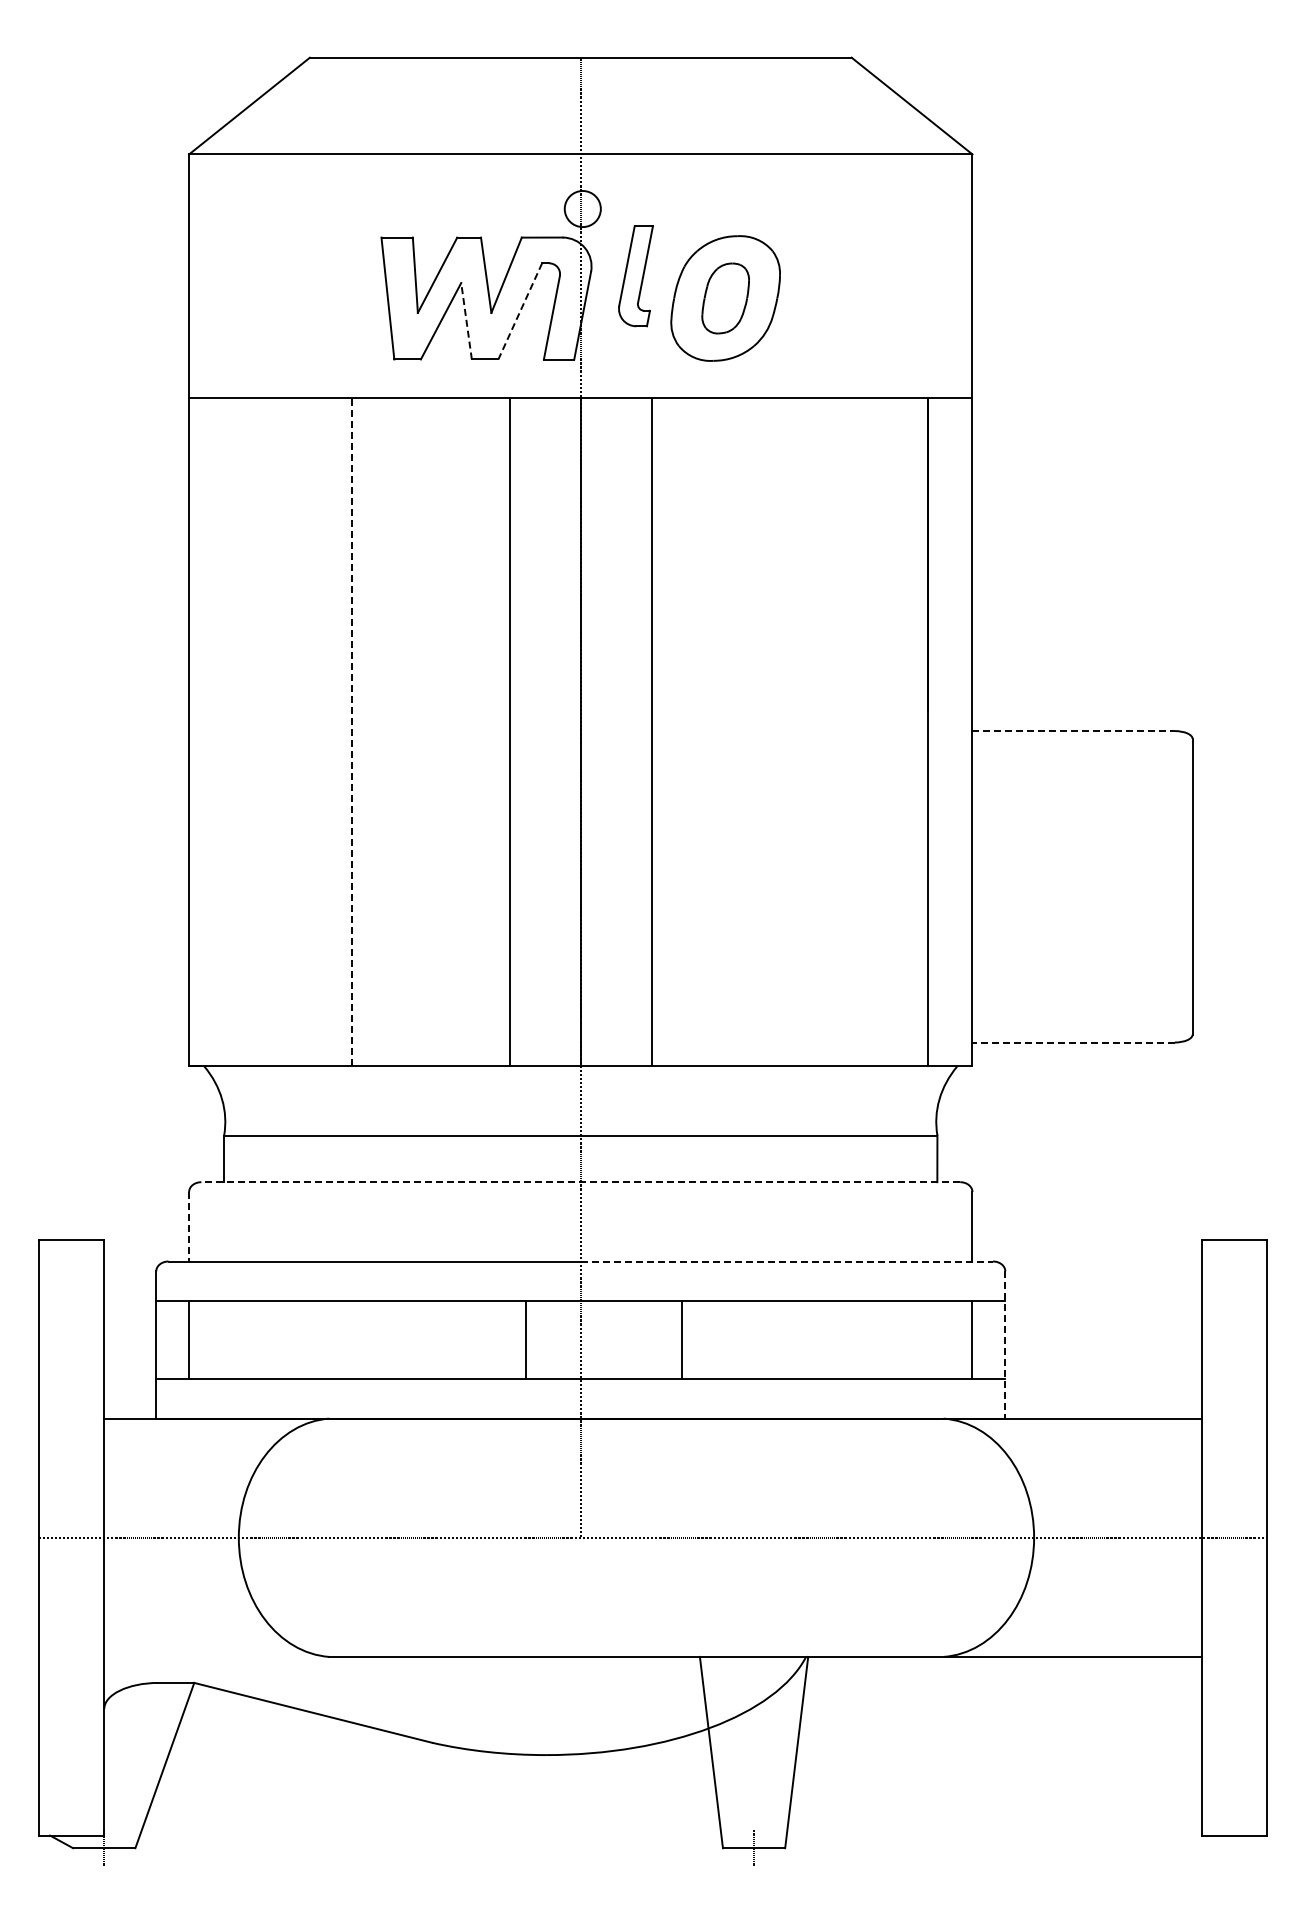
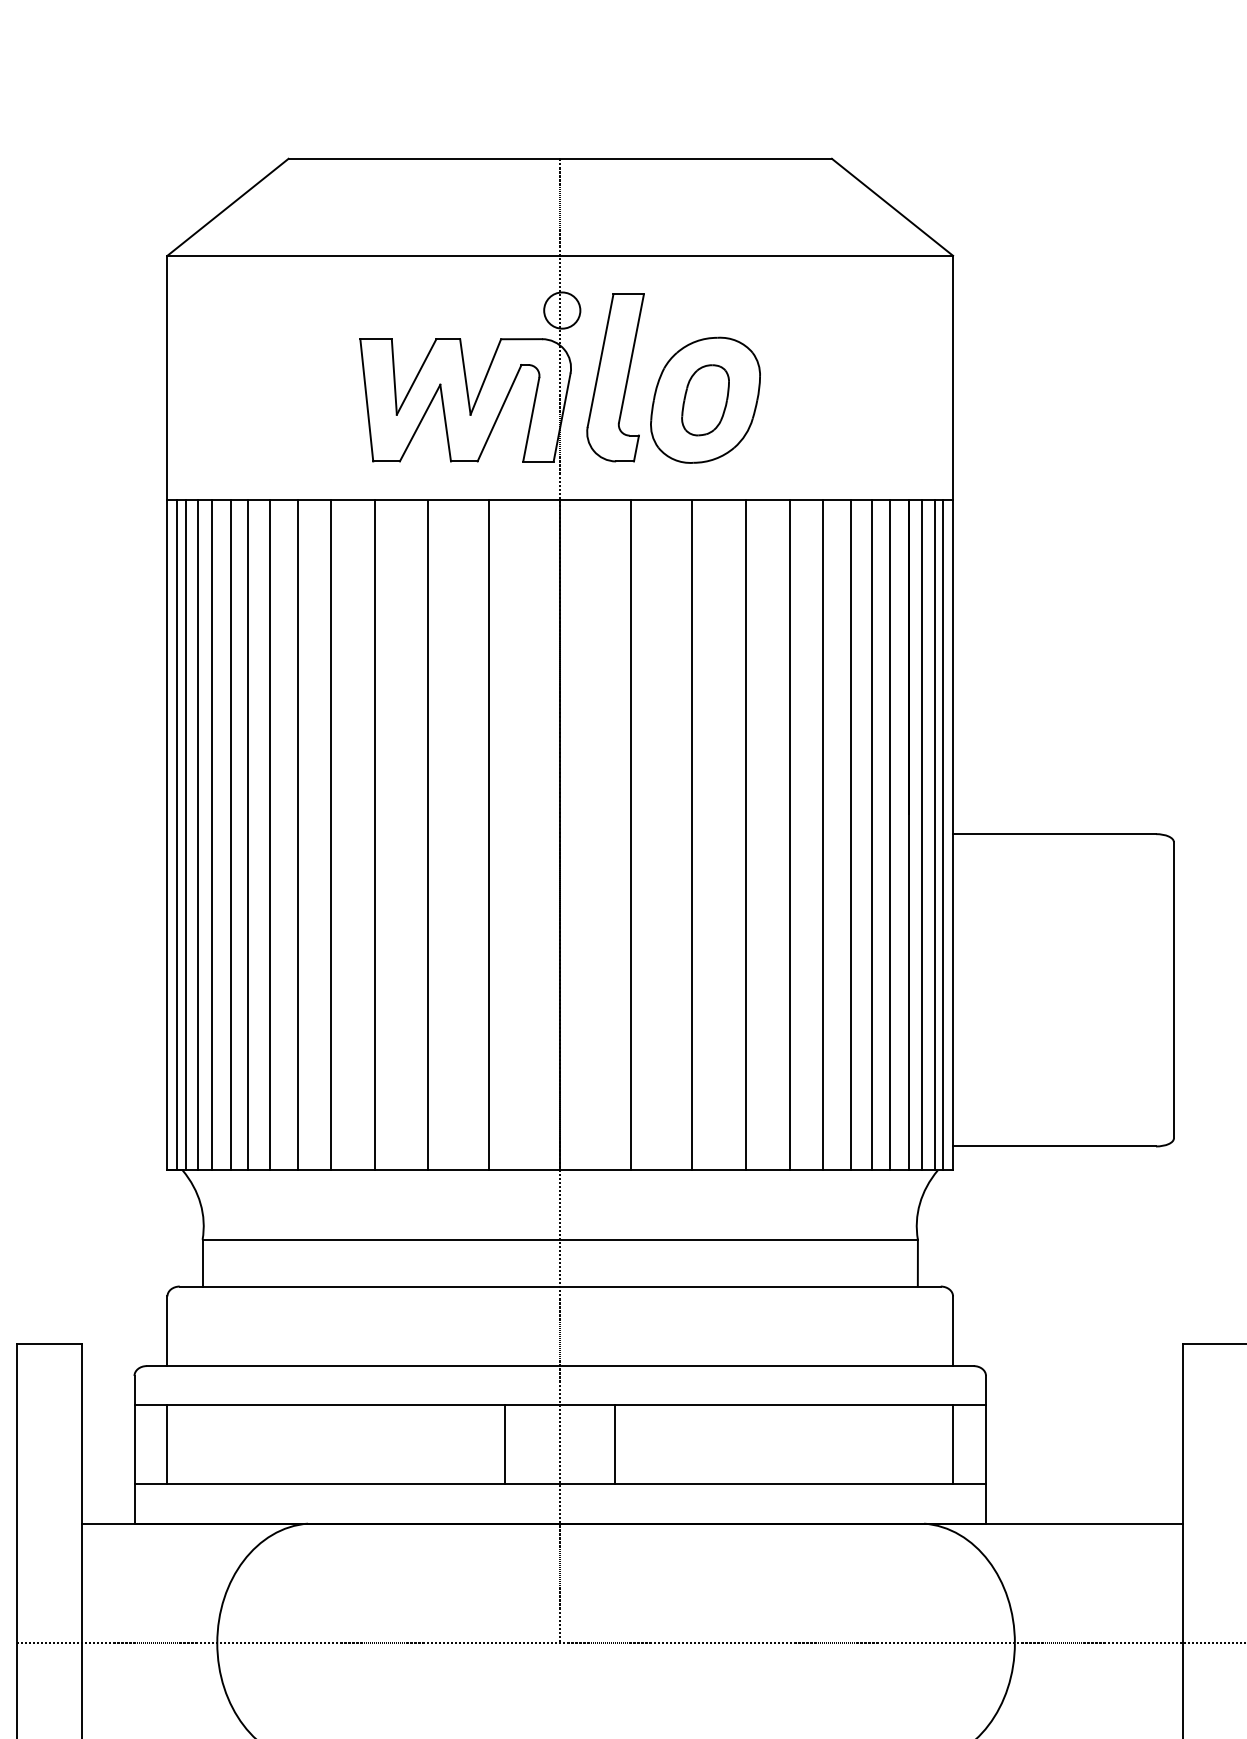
part: (635, 276) -> (615, 378), size x1.67
line: (520, 311) -> (499, 413), dashed -> solid
line: (466, 321) -> (445, 423), dashed -> solid
line: (199, 731) -> (177, 834), added
line: (207, 731) -> (185, 834), added
line: (219, 731) -> (197, 834), added
line: (233, 731) -> (211, 834), added
line: (252, 731) -> (231, 834), added
line: (269, 731) -> (248, 834), added
line: (291, 731) -> (270, 834), added
line: (318, 731) -> (297, 834), added
line: (352, 731) -> (331, 834), dashed -> solid
line: (395, 731) -> (374, 834), added
line: (766, 731) -> (746, 834), added
line: (809, 731) -> (789, 834), added
line: (842, 731) -> (822, 834), added
line: (870, 731) -> (850, 834), added
line: (891, 731) -> (871, 834), added
line: (909, 731) -> (889, 834), added
line: (941, 731) -> (922, 834), added
line: (954, 731) -> (935, 834), added
line: (962, 731) -> (943, 834), added
line: (1074, 731) -> (1055, 834), dashed -> solid
line: (449, 732) -> (428, 835), added
line: (712, 732) -> (692, 835), added
line: (1073, 1042) -> (1054, 1146), dashed -> solid
line: (580, 1182) -> (559, 1286), dashed -> solid
line: (189, 1226) -> (167, 1330), dashed -> solid
line: (787, 1261) -> (767, 1366), dashed -> solid
line: (681, 1339) -> (615, 1444), moved
line: (1005, 1344) -> (986, 1449), dashed -> solid

